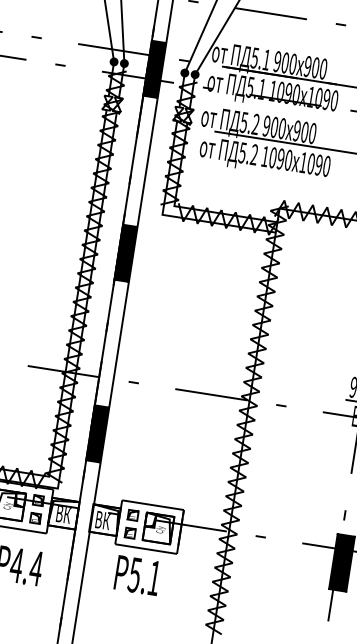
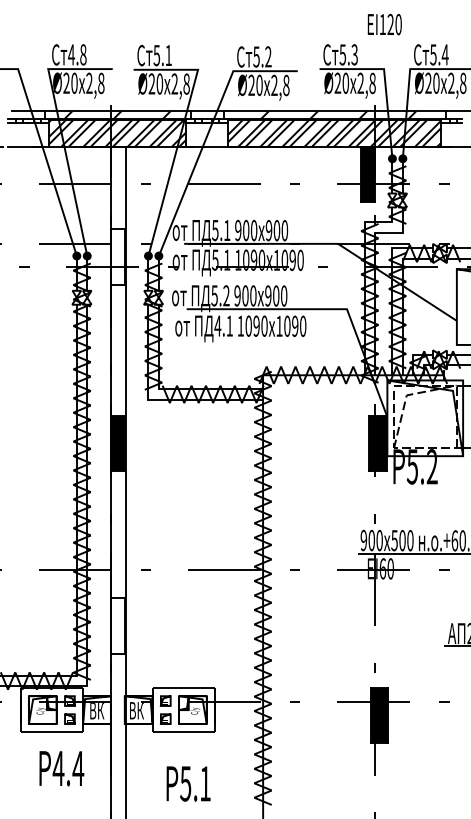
fill: (154, 68) -> (117, 256), removed
text: (248, 153) -> (223, 325), 5.2 -> 4.1
fill: (97, 433) -> (117, 625), removed
text: (137, 575) -> (188, 783), moved

